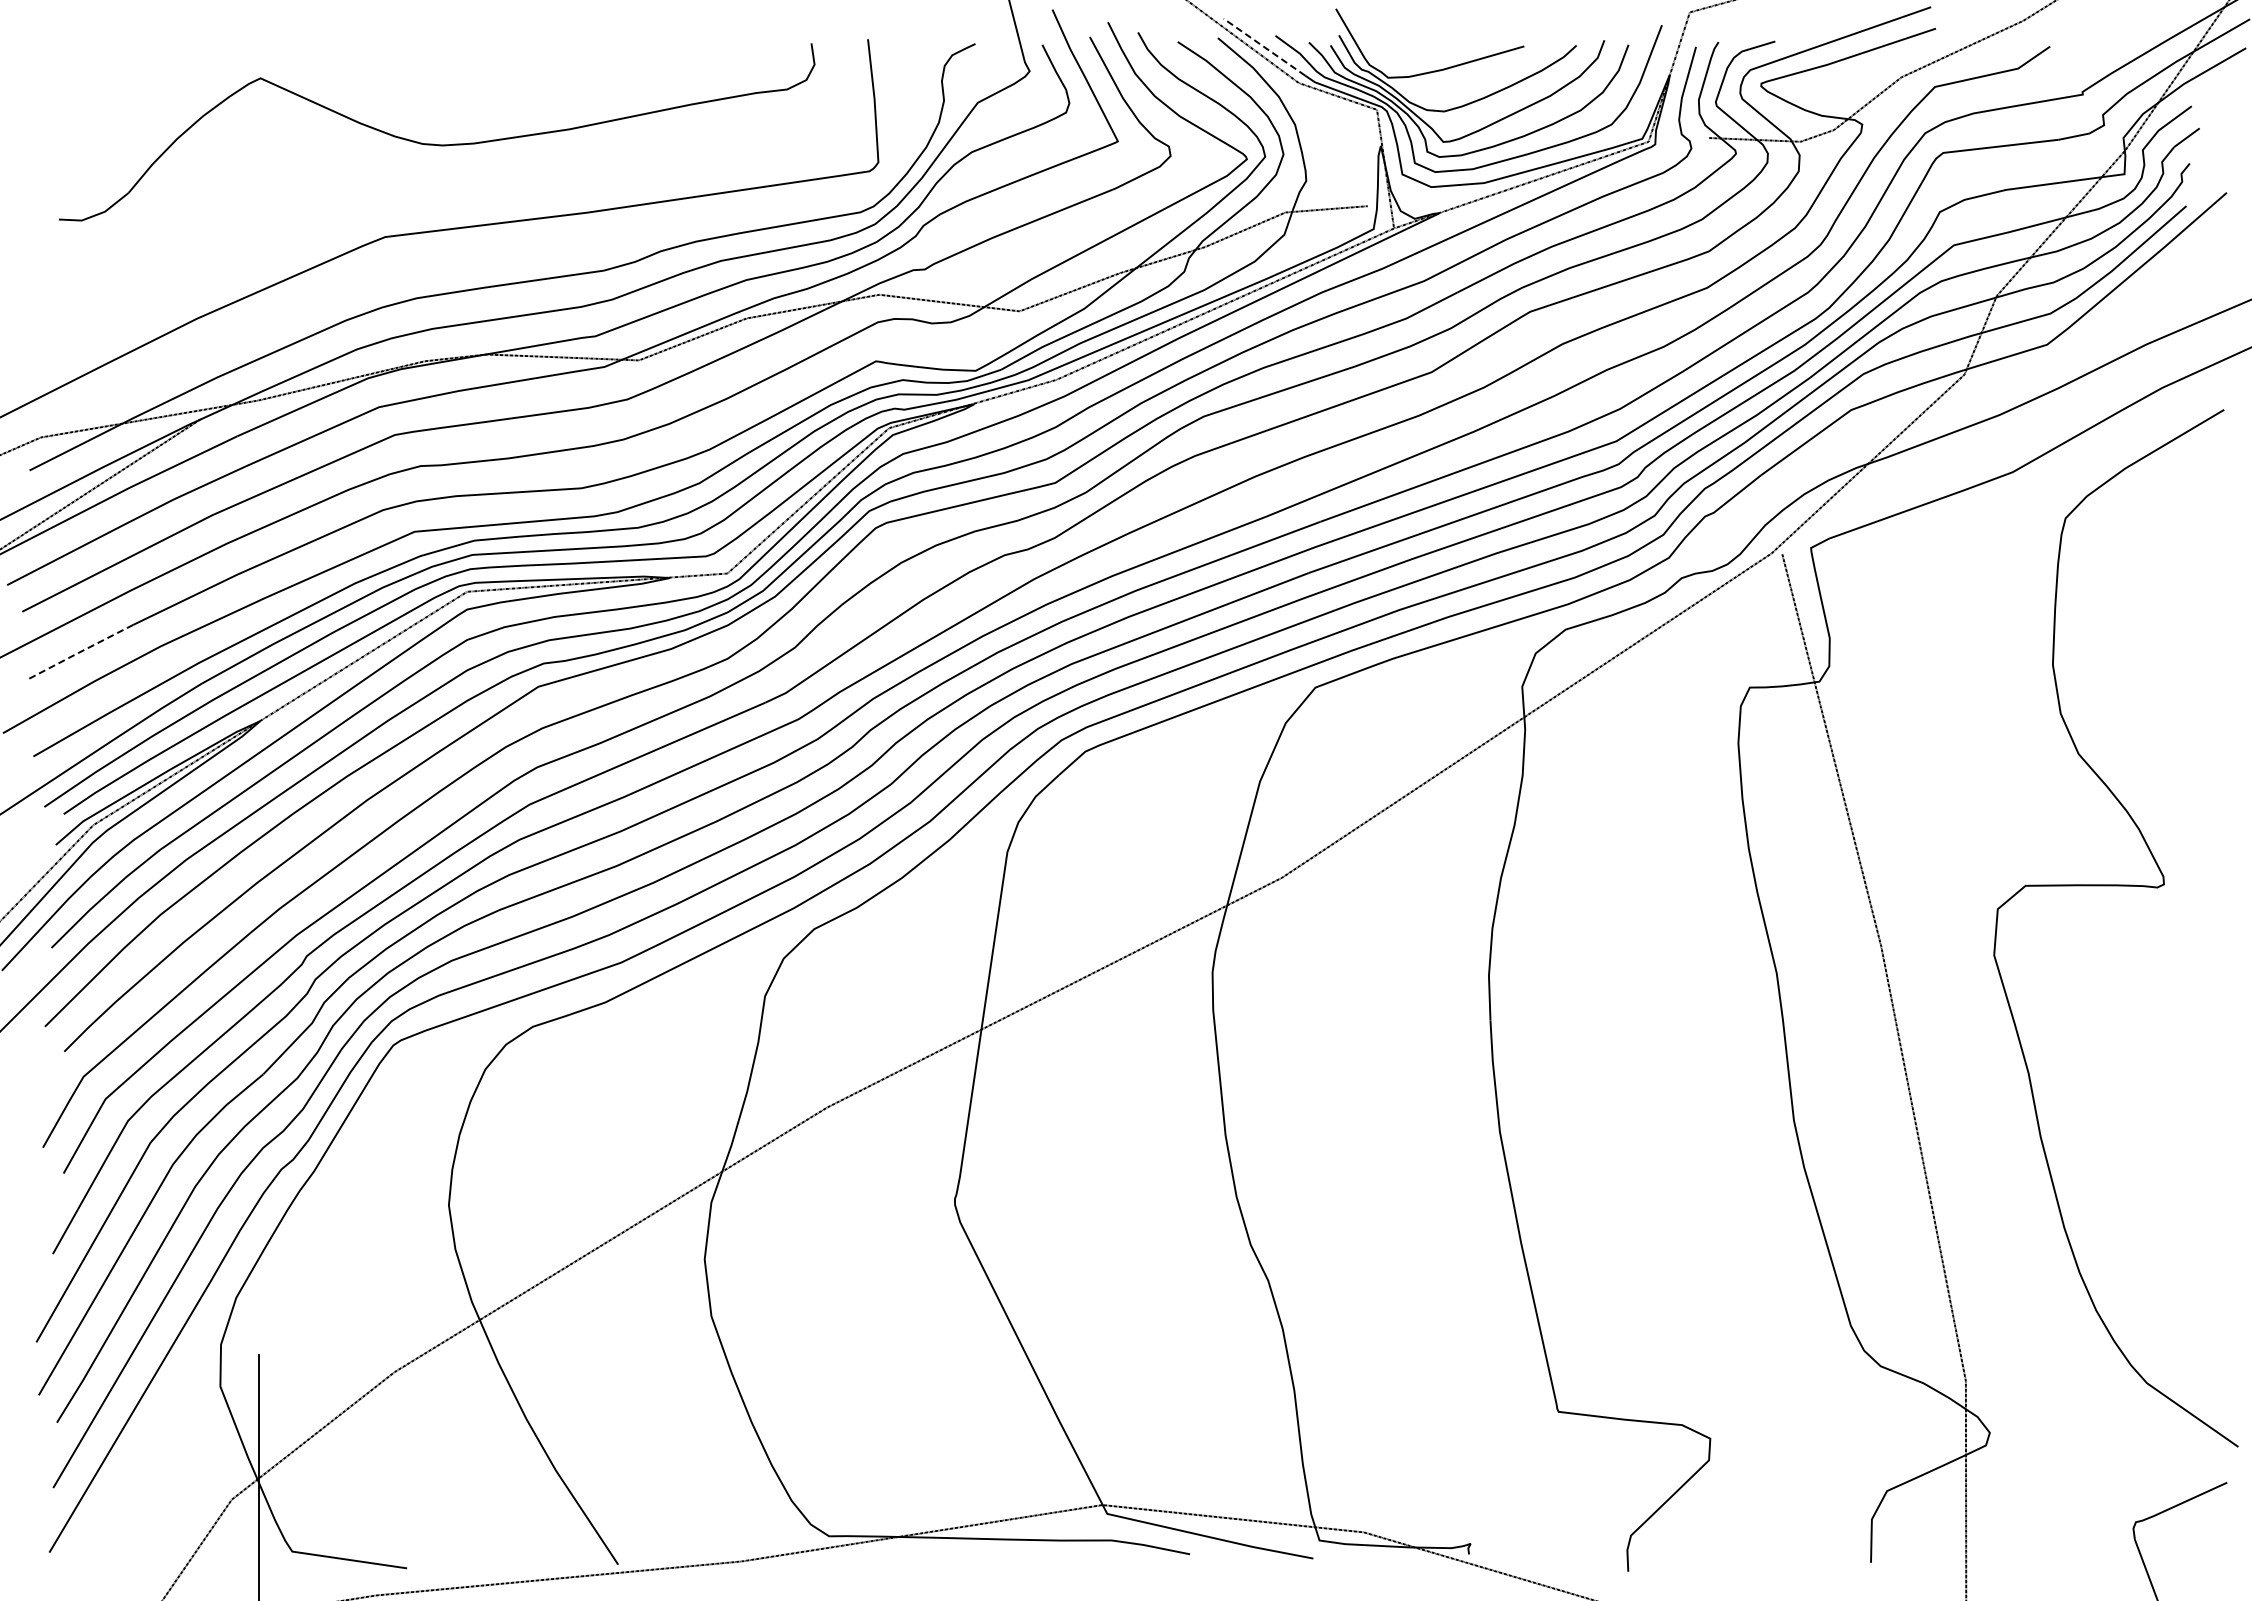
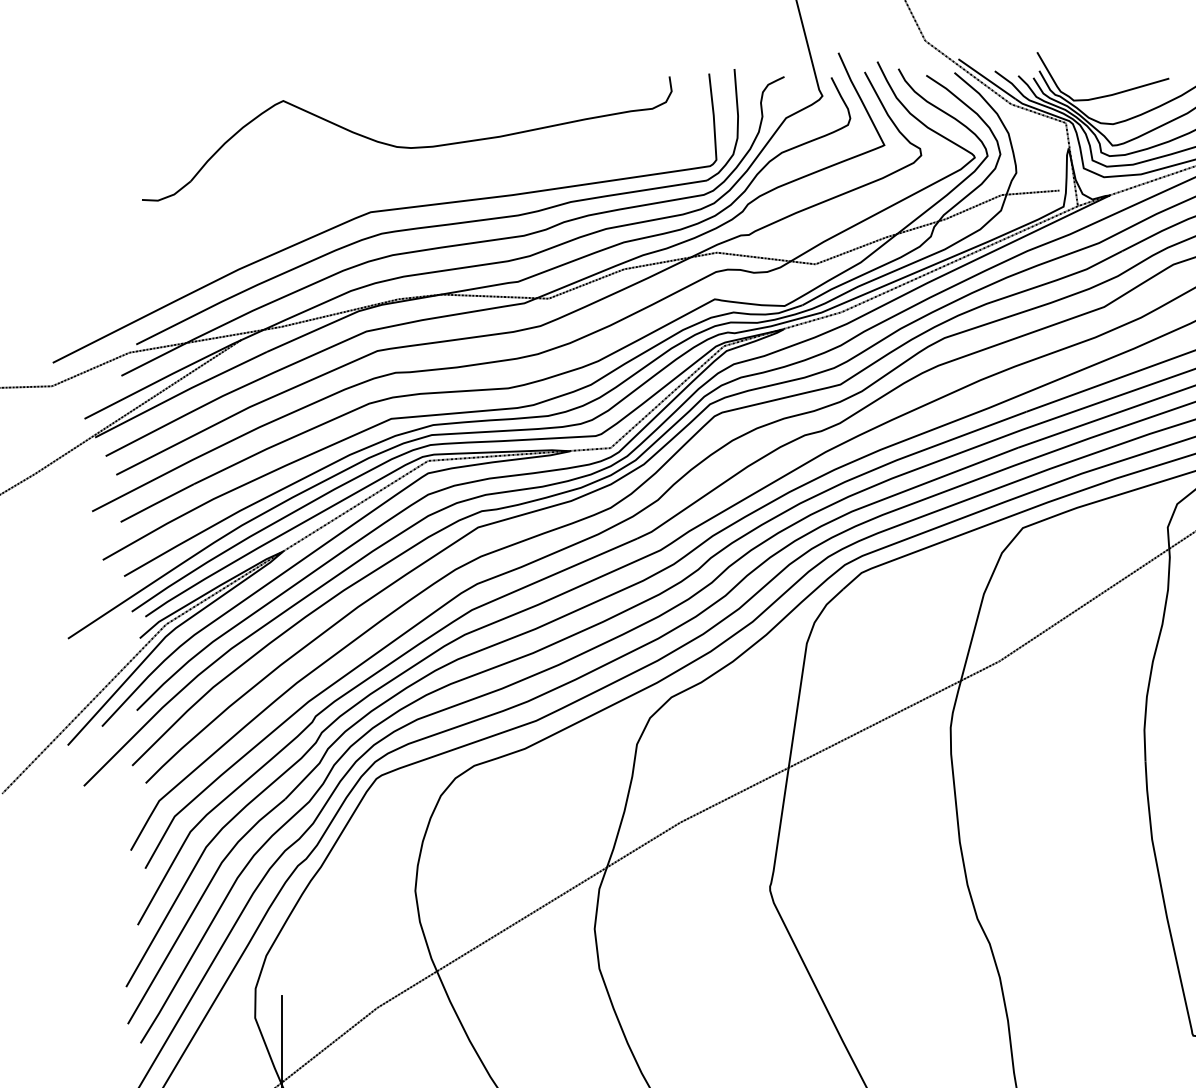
line: (1264, 47) -> (987, 79), dashed -> solid
part: (487, 254) -> (442, 224), added
line: (80, 652) -> (157, 503), dashed -> solid

